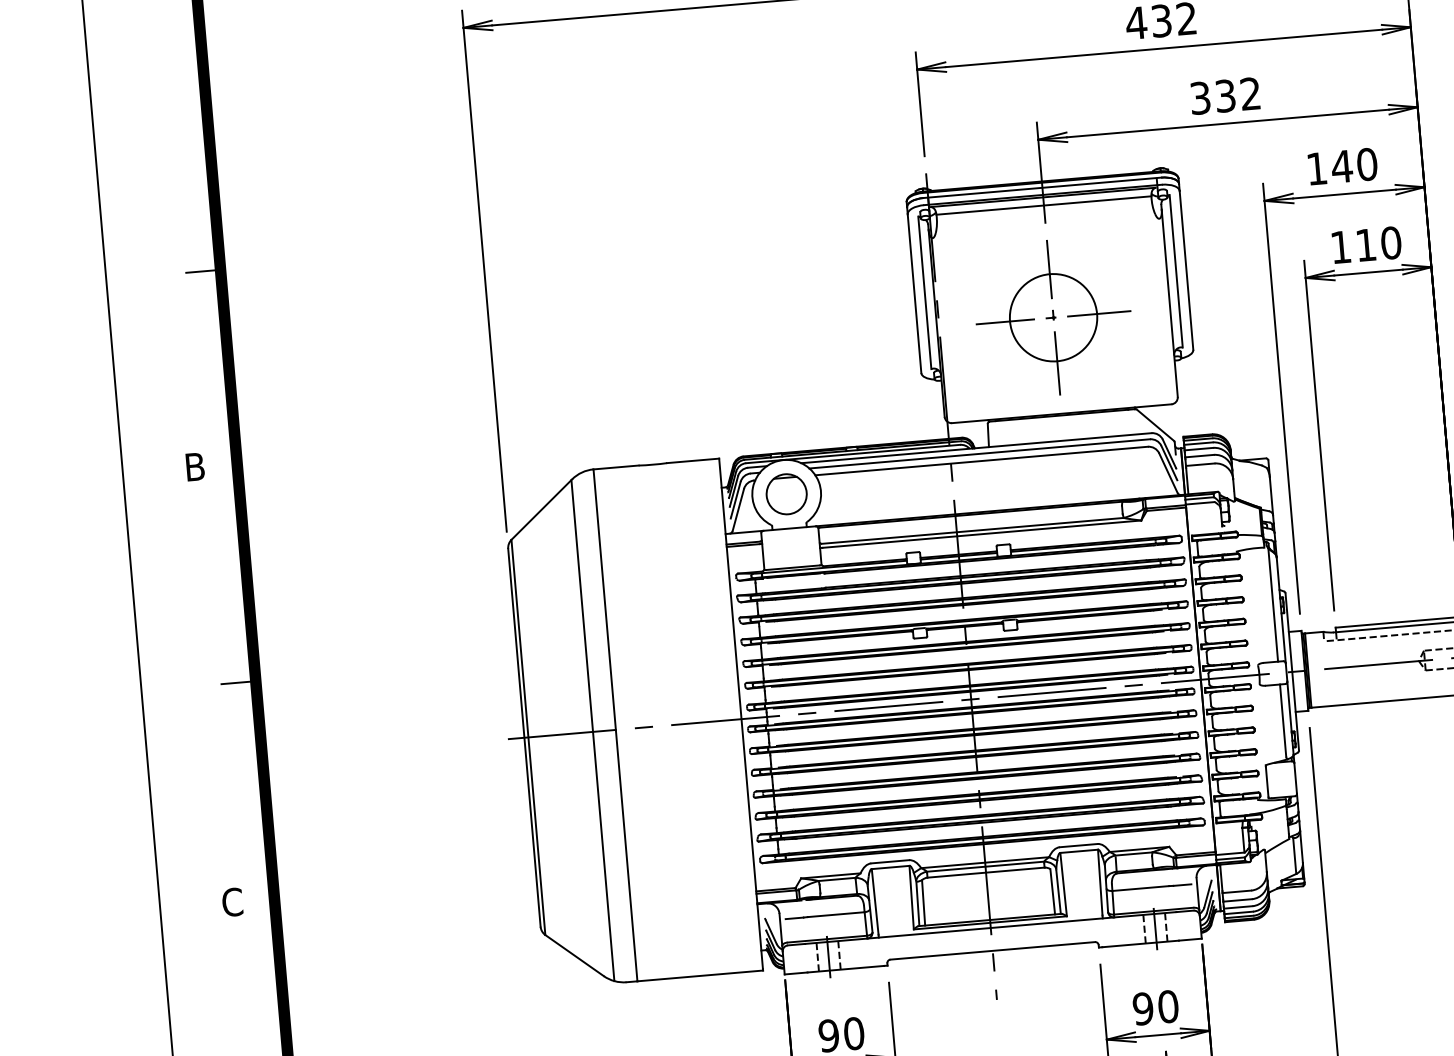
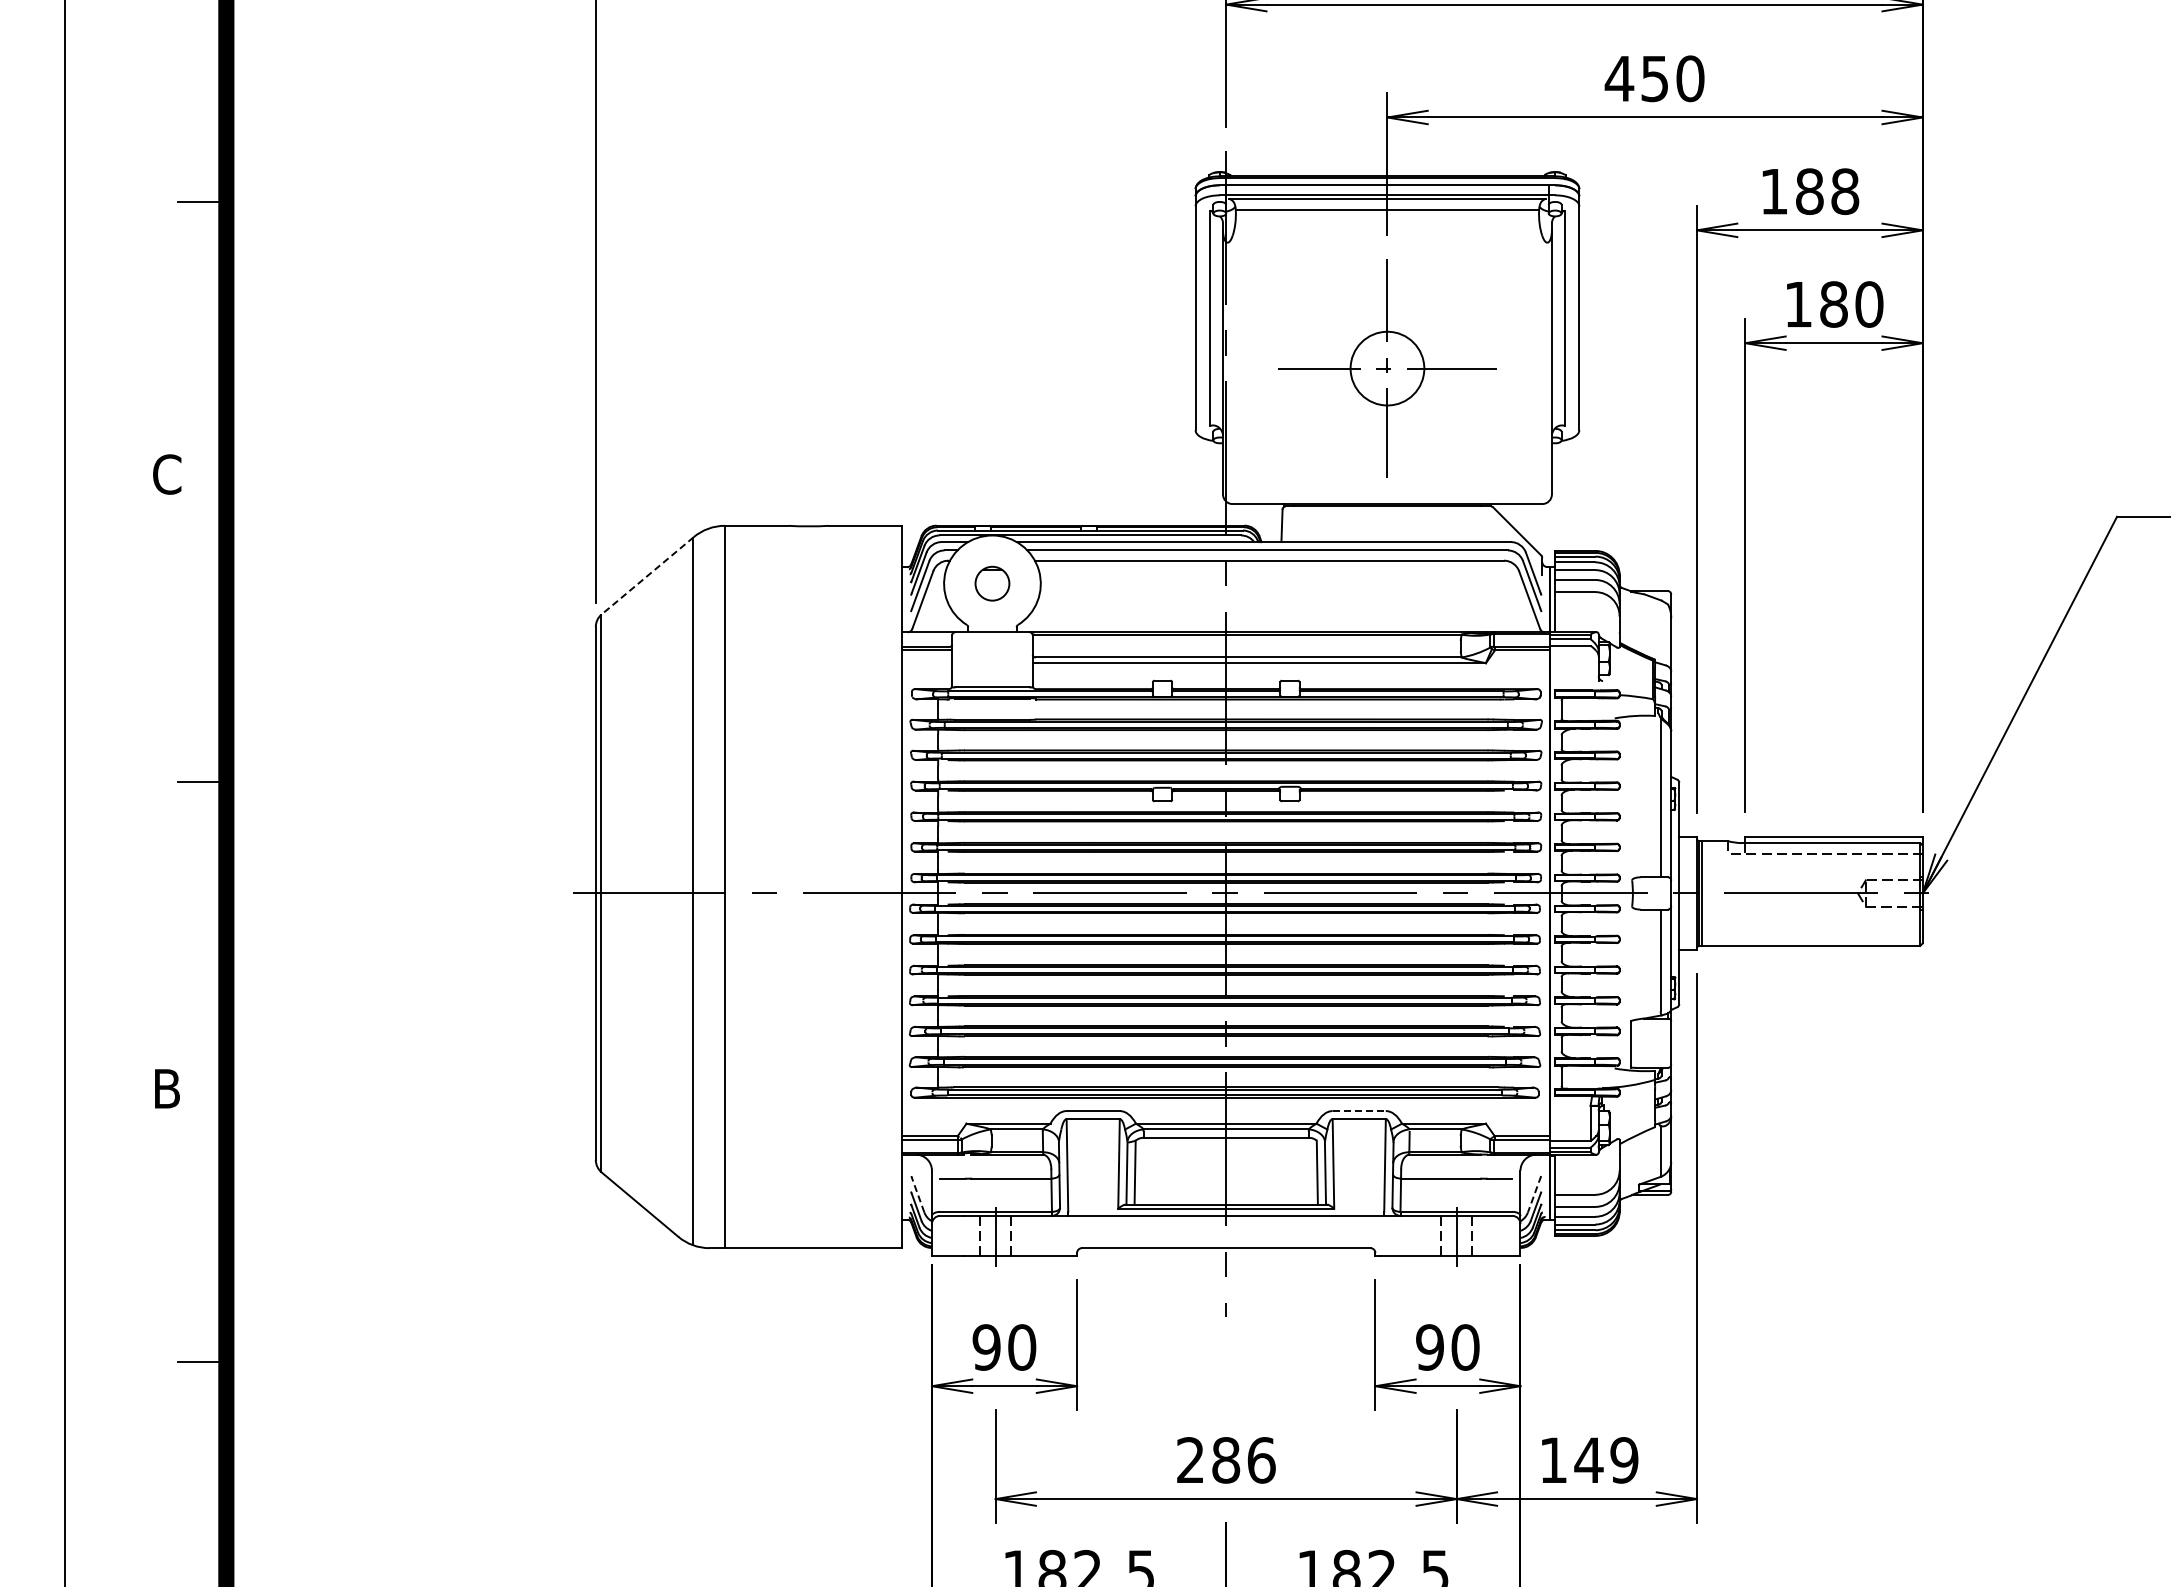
text: (1225, 95) -> (1654, 78), 332 -> 450
text: (1354, 165) -> (1827, 191), 140 -> 188
text: (1365, 245) -> (1833, 304), 110 -> 180
circle: (1053, 317) -> (1387, 368), size x0.6
text: (195, 466) -> (167, 474), B -> C
part: (786, 494) -> (992, 583), size x0.6
line: (541, 510) -> (647, 576), solid -> dashed
line: (1078, 845) -> (1359, 1111), solid -> dashed
line: (1207, 894) -> (1534, 1194), solid -> dashed
text: (232, 902) -> (167, 1088), C -> B
line: (770, 930) -> (917, 1193), solid -> dashed

